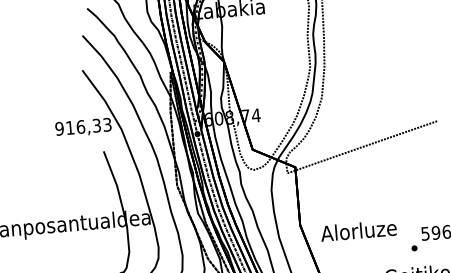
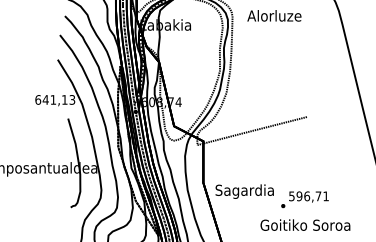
text: (78, 126) -> (51, 99), 916,33 -> 641,13
text: (358, 232) -> (244, 191), Alorluze -> Sagardia

